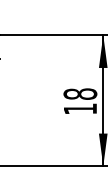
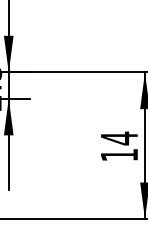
text: (80, 94) -> (119, 138), 18 -> 14

